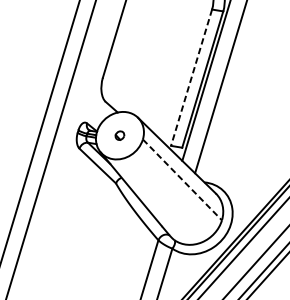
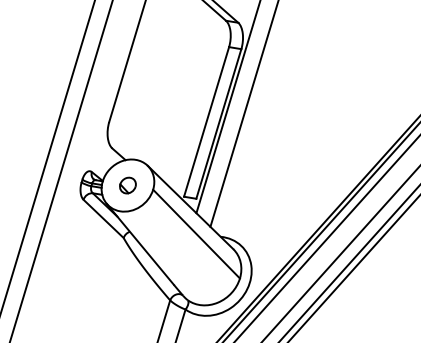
line: (191, 78) -> (206, 122), dashed -> solid
part: (119, 135) -> (127, 185), size x1.67
line: (182, 180) -> (196, 234), dashed -> solid

